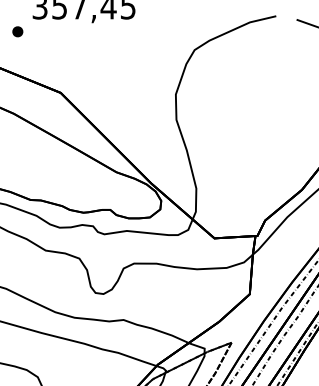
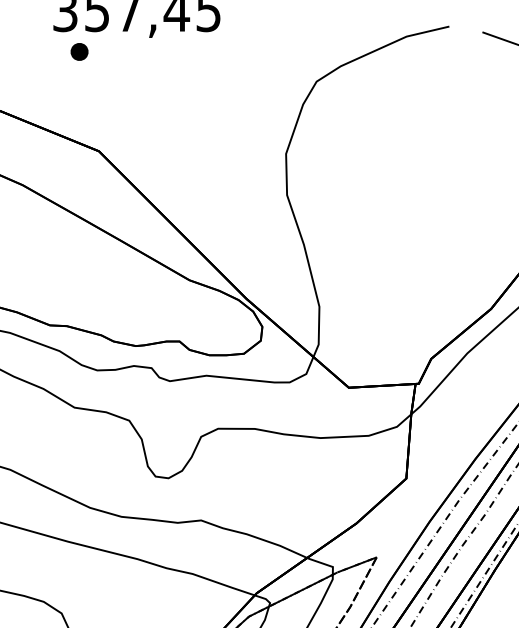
part: (17, 31) -> (79, 51), moved

